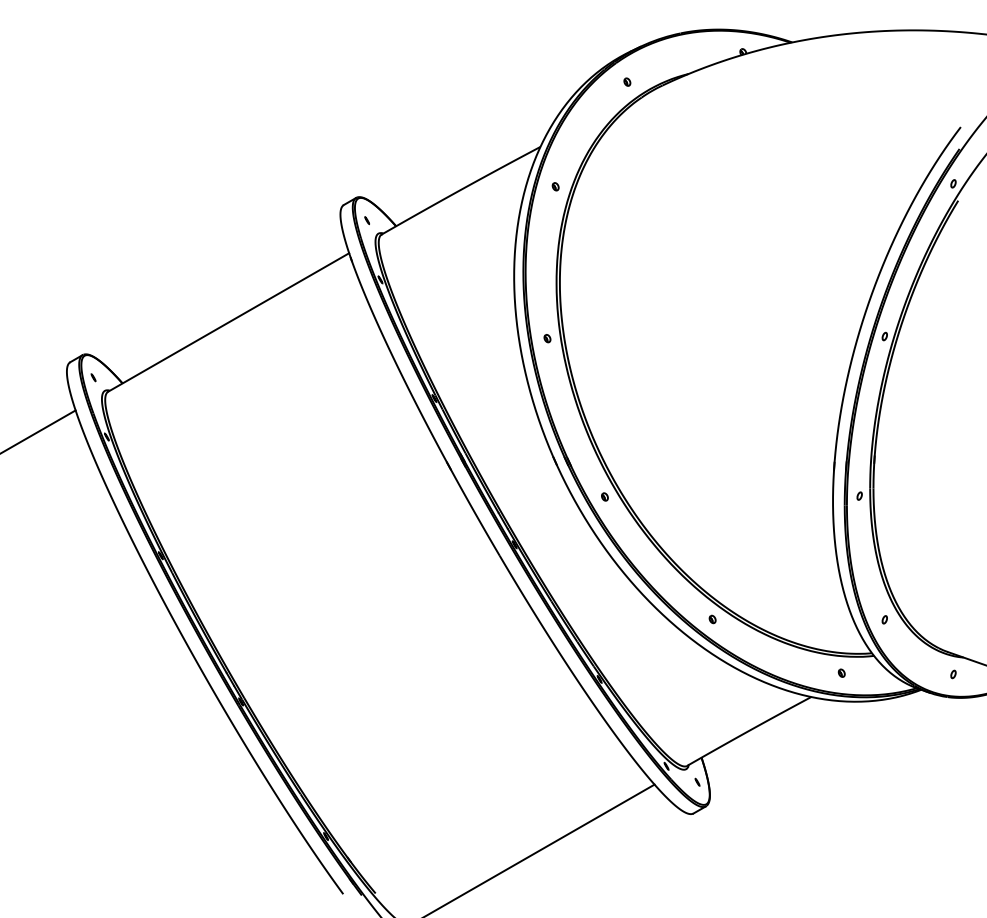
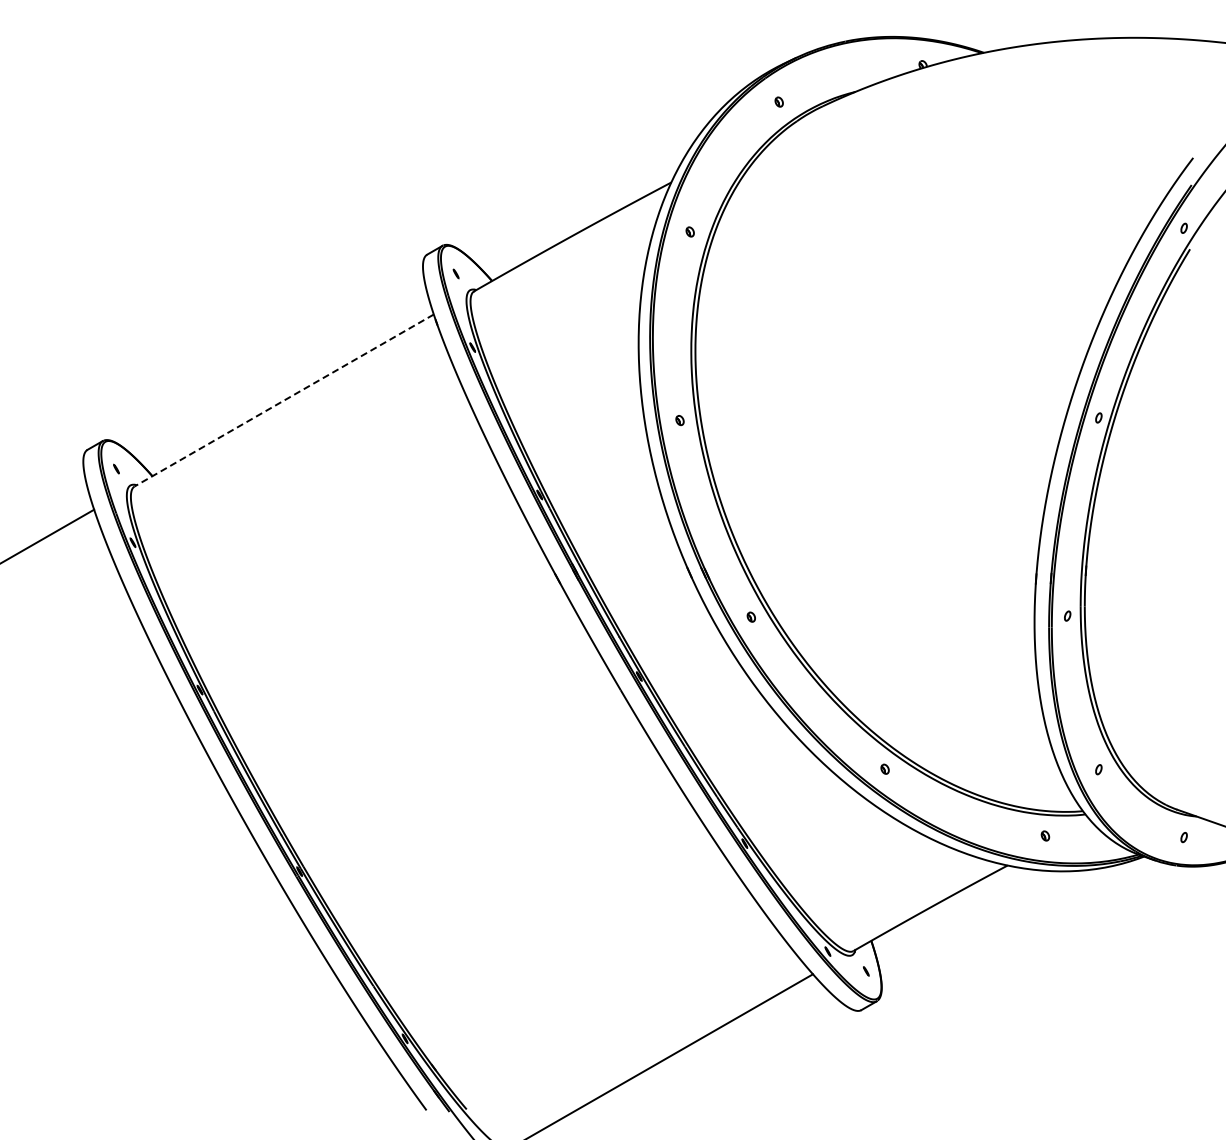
line: (228, 322) -> (284, 400), solid -> dashed

